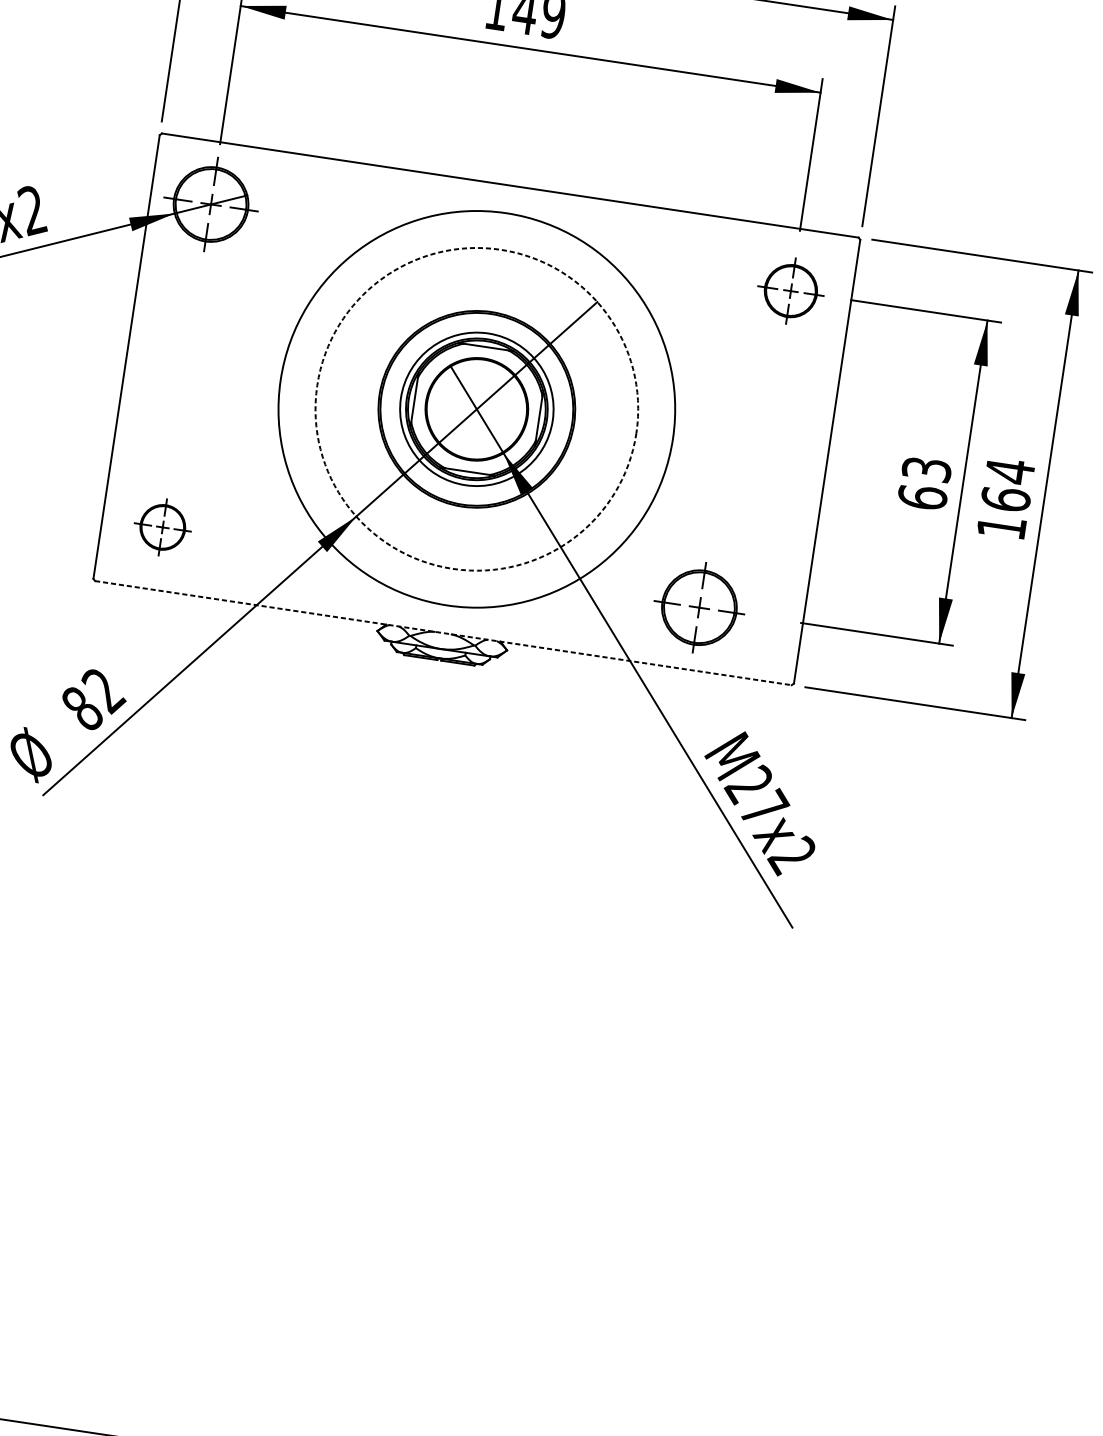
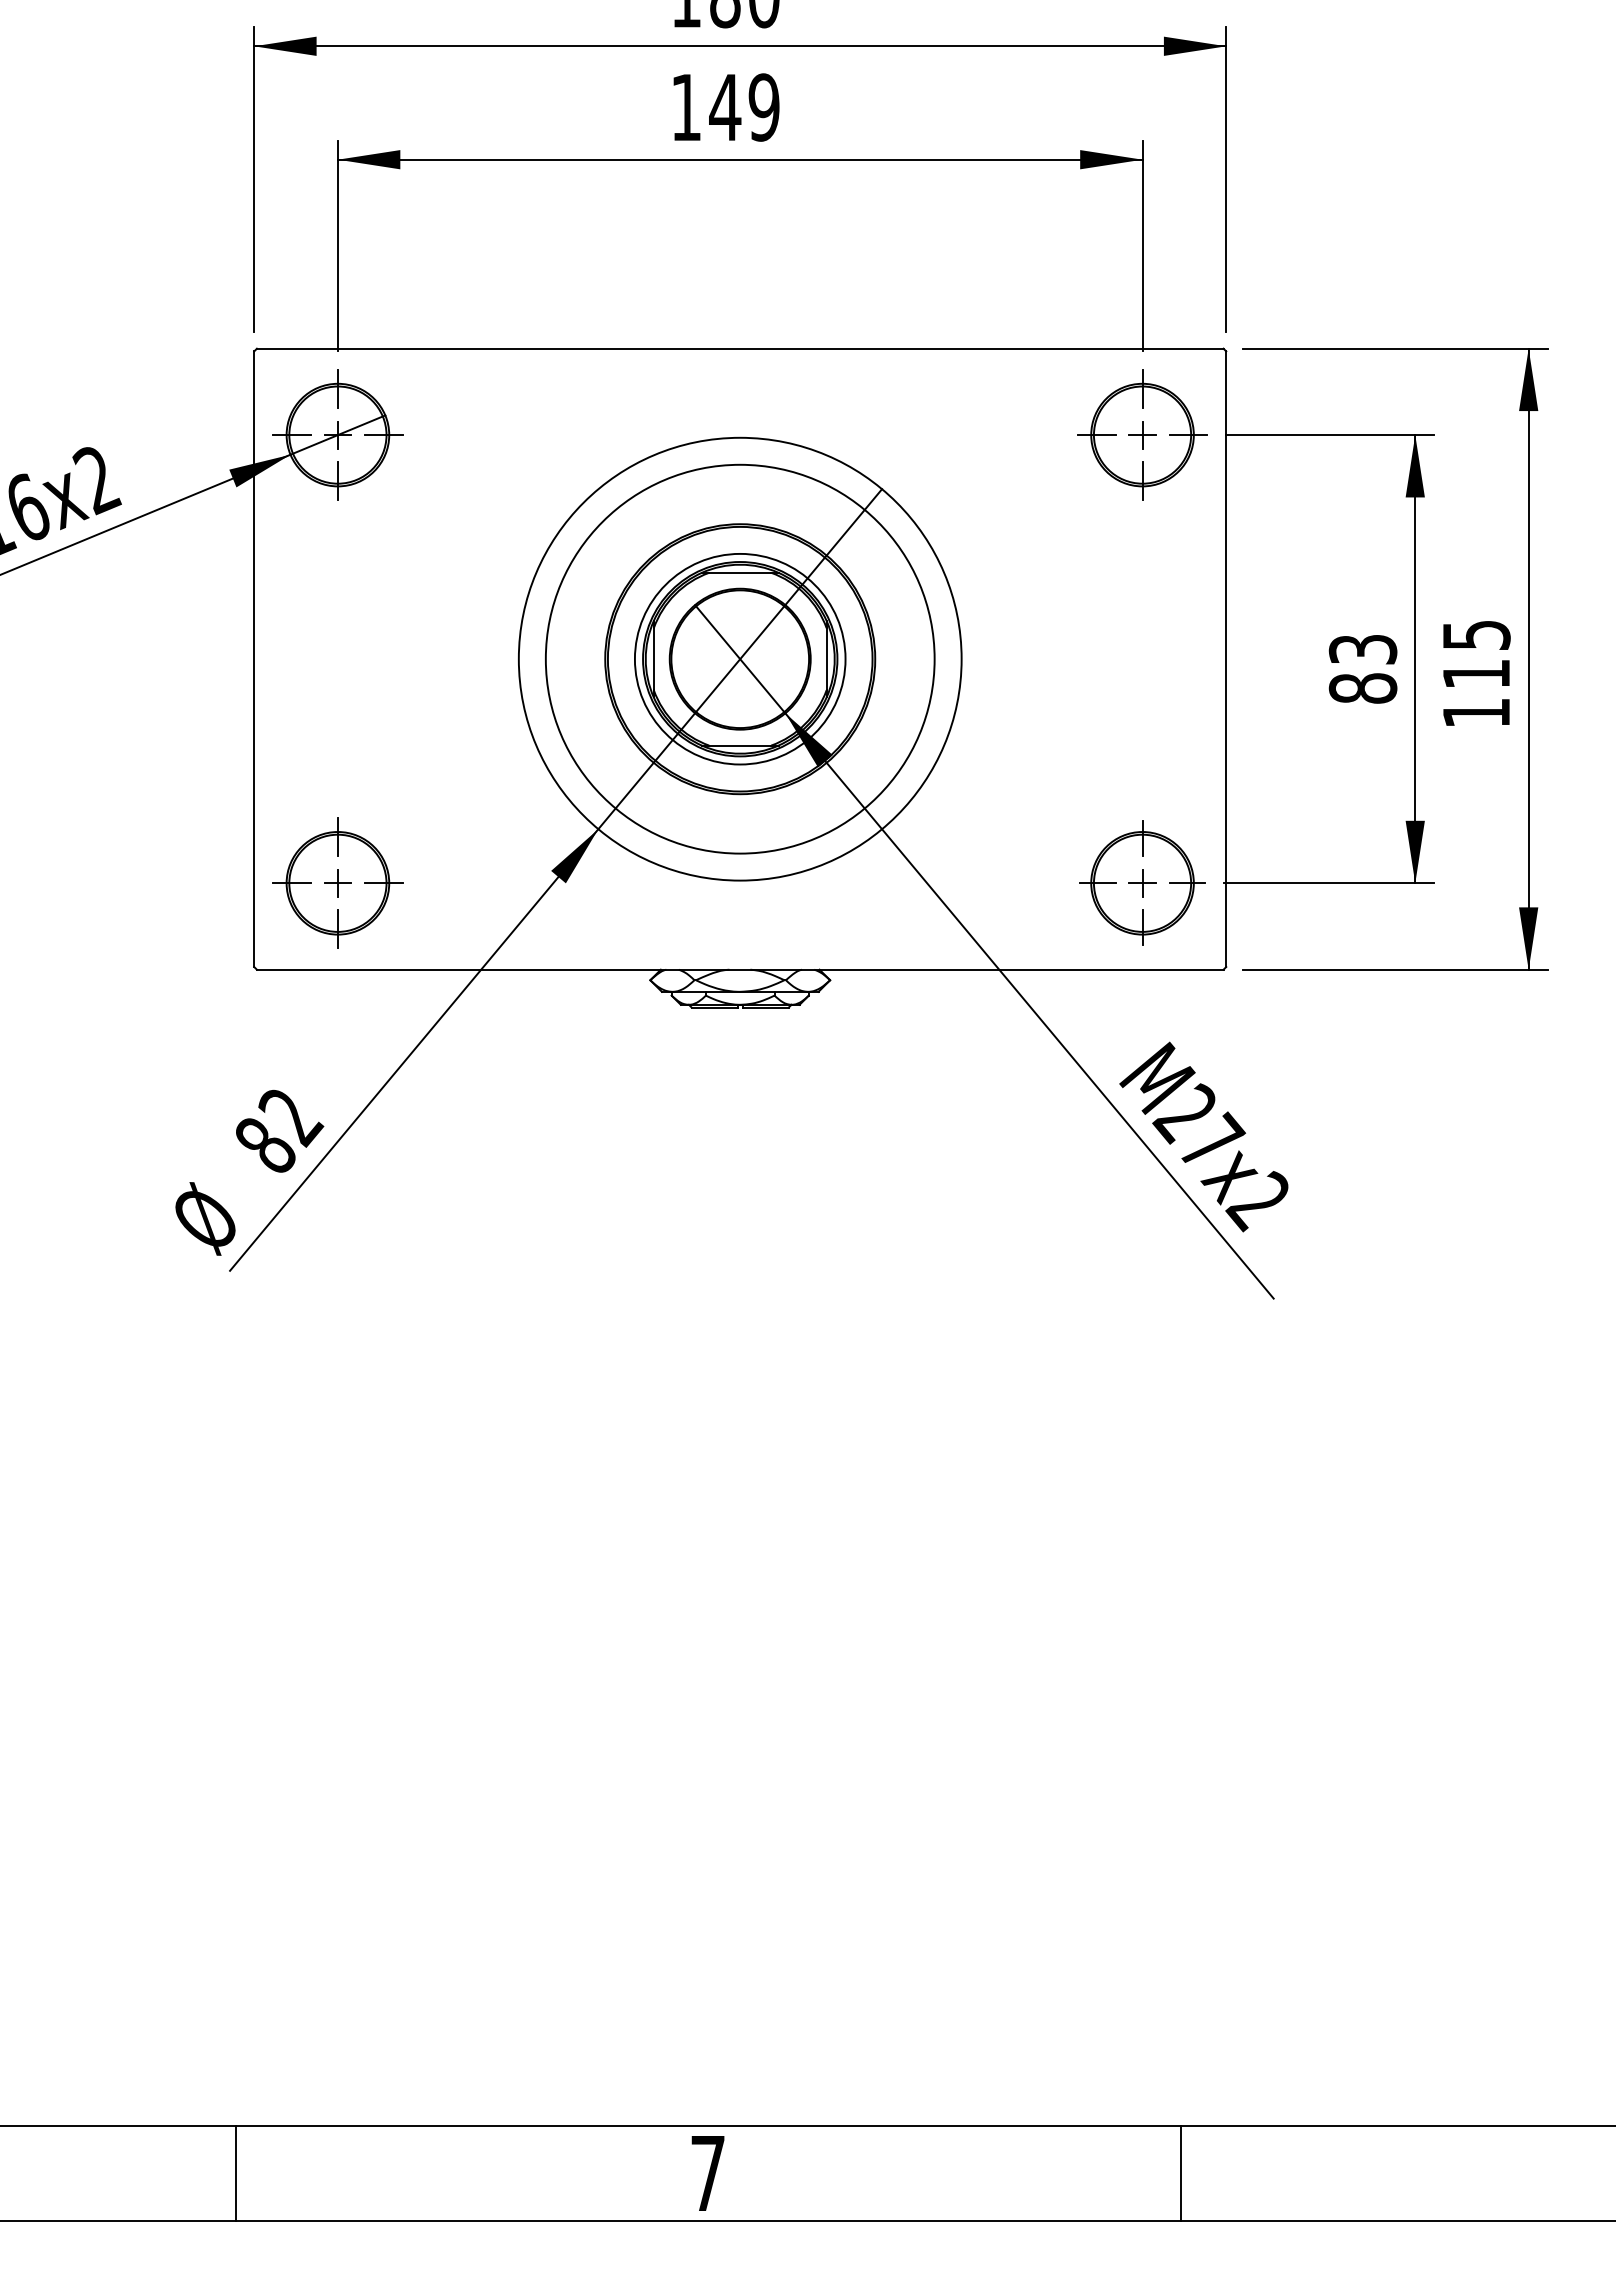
part: (790, 290) -> (1142, 434), size x1.43
circle: (476, 408) -> (739, 658), dashed -> solid
circle: (476, 408) -> (739, 658), size x0.71
text: (1007, 485) -> (1476, 654), 164 -> 115
text: (922, 496) -> (1362, 687), 63 -> 83
part: (162, 526) -> (337, 882), size x1.67
part: (699, 607) -> (1142, 882), moved
line: (443, 633) -> (740, 969), dashed -> solid

